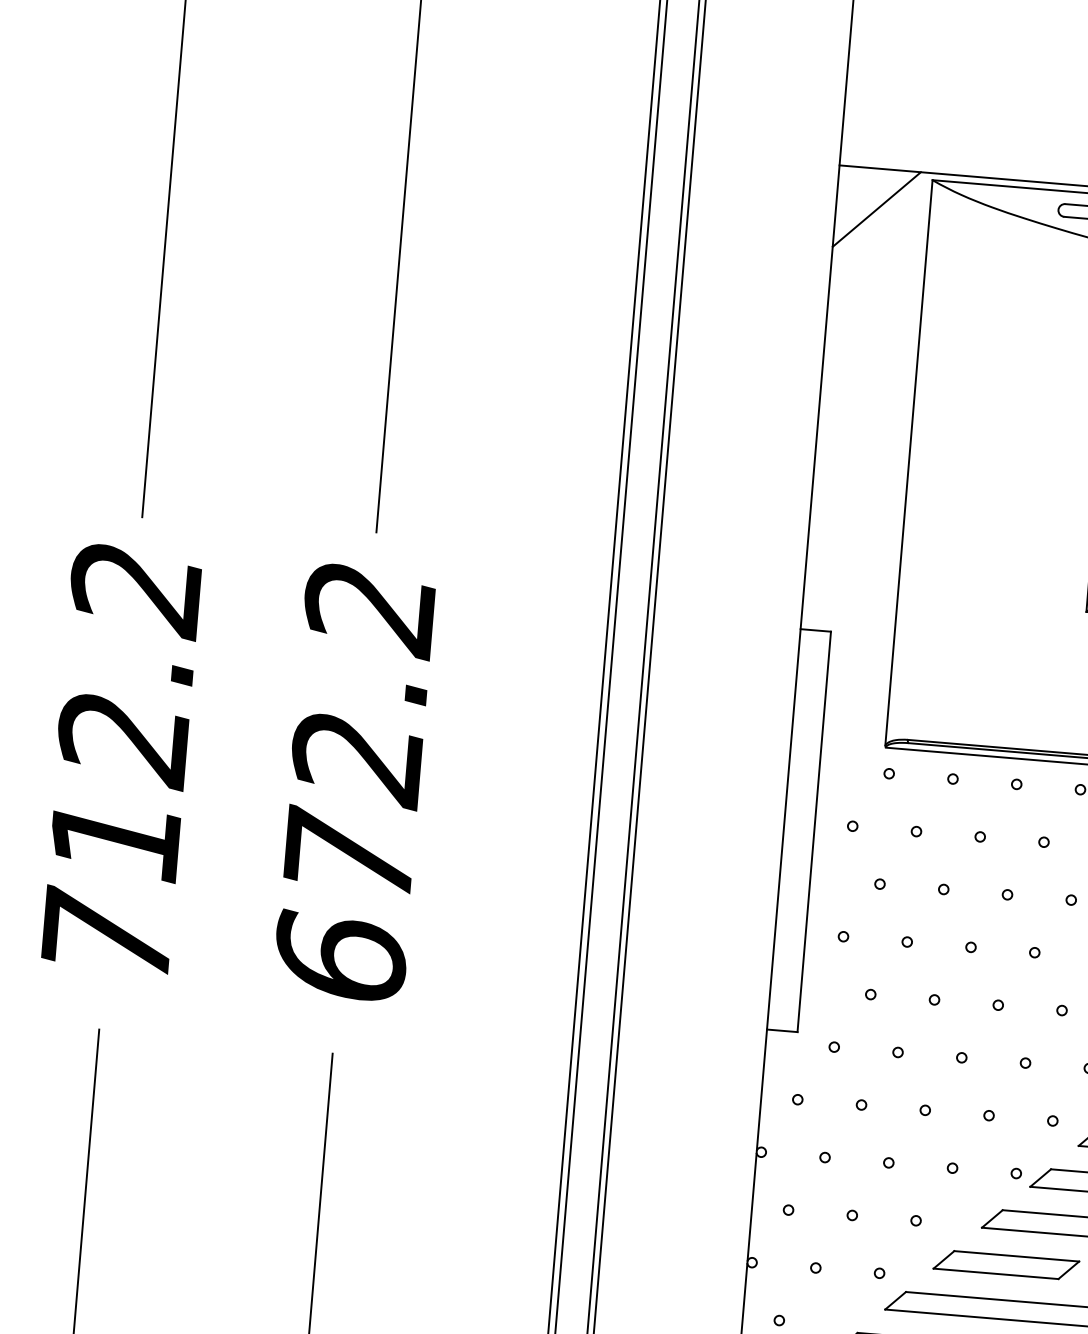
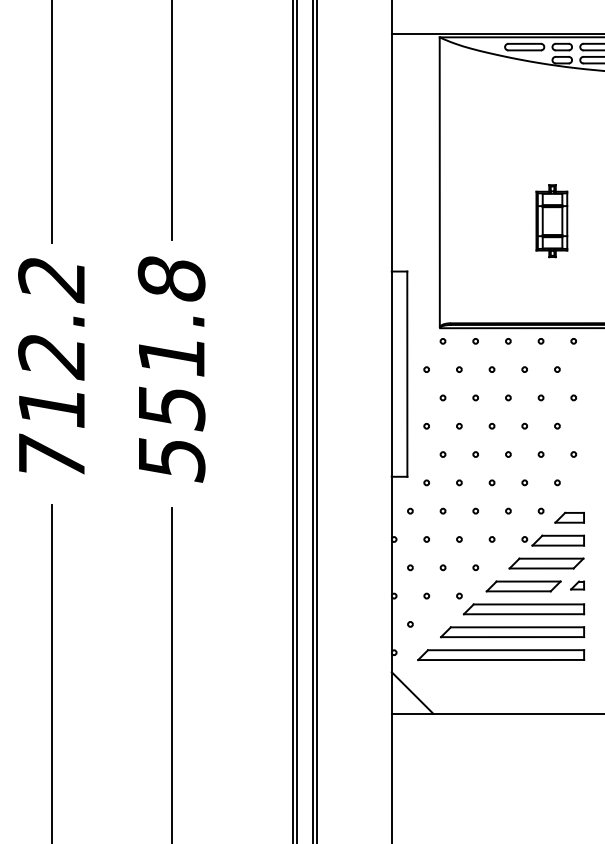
line: (876, 209) -> (412, 54), removed
text: (354, 784) -> (171, 369), 672.2 -> 551.8

